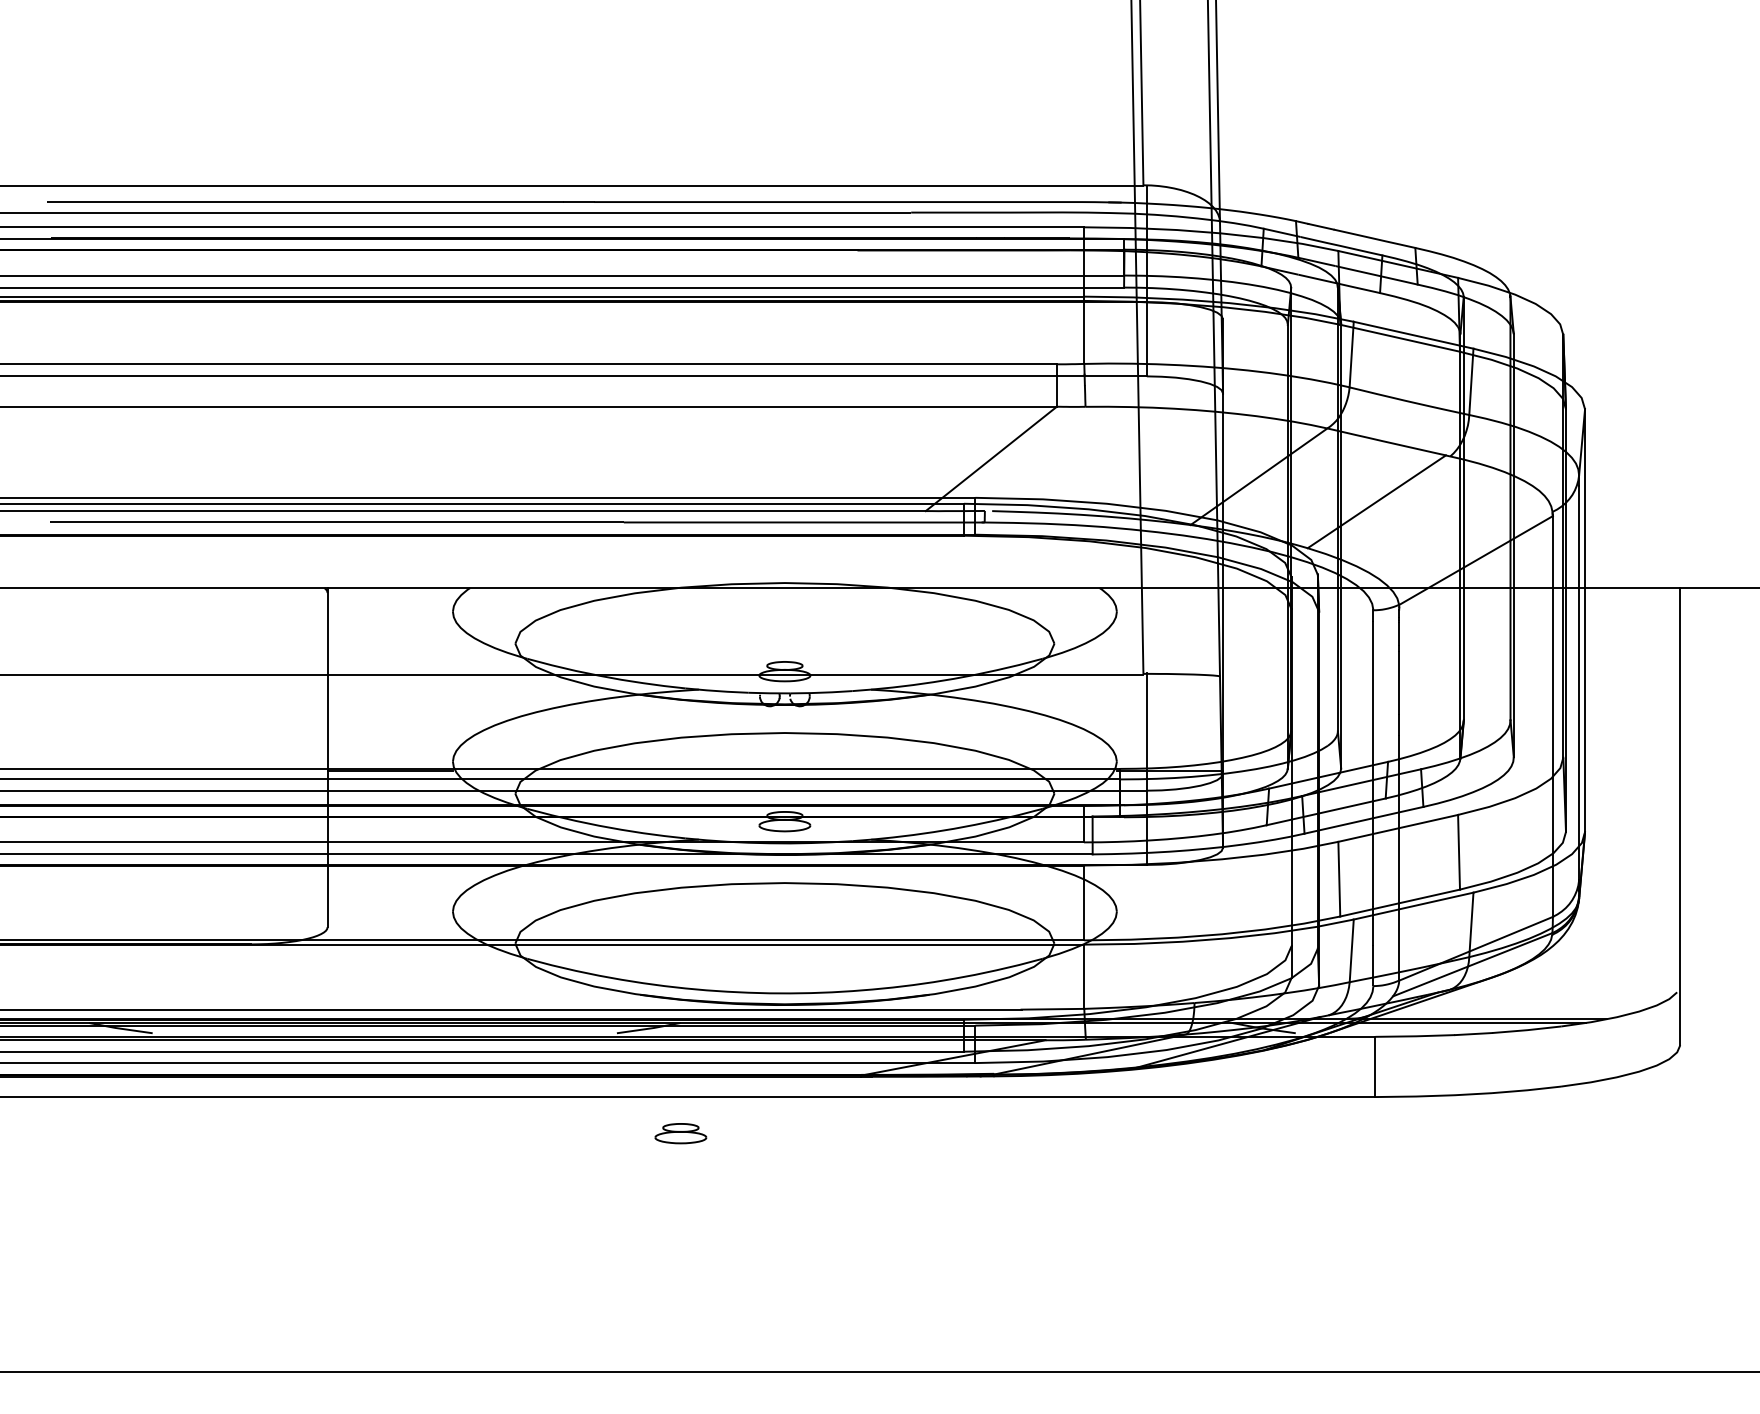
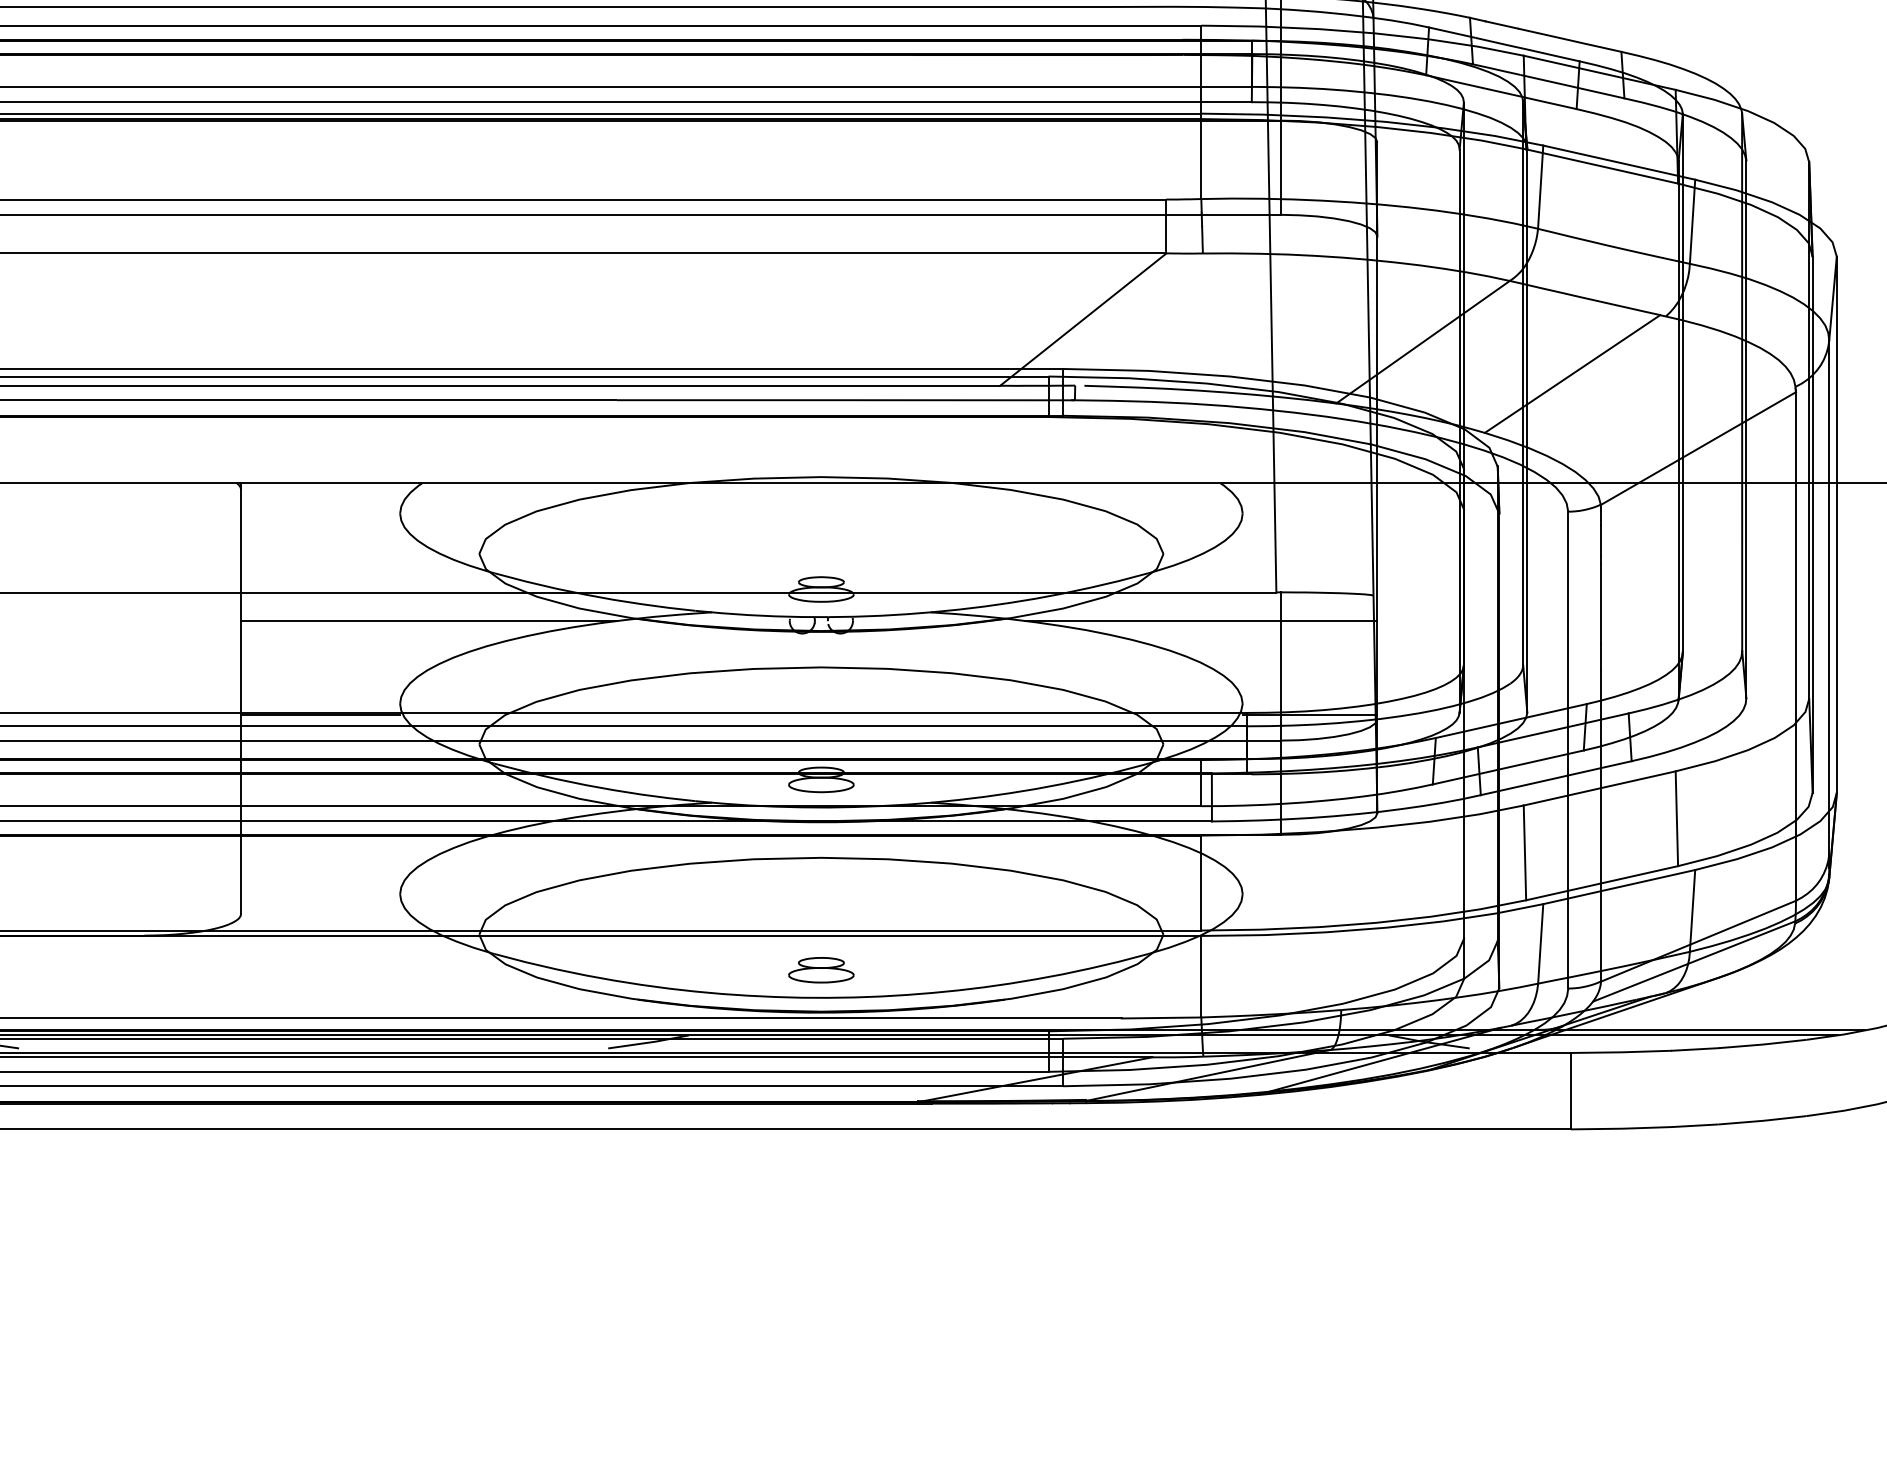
line: (475, 696) -> (428, 621), added
line: (1084, 696) -> (1201, 621), added
part: (680, 1133) -> (820, 970), moved

